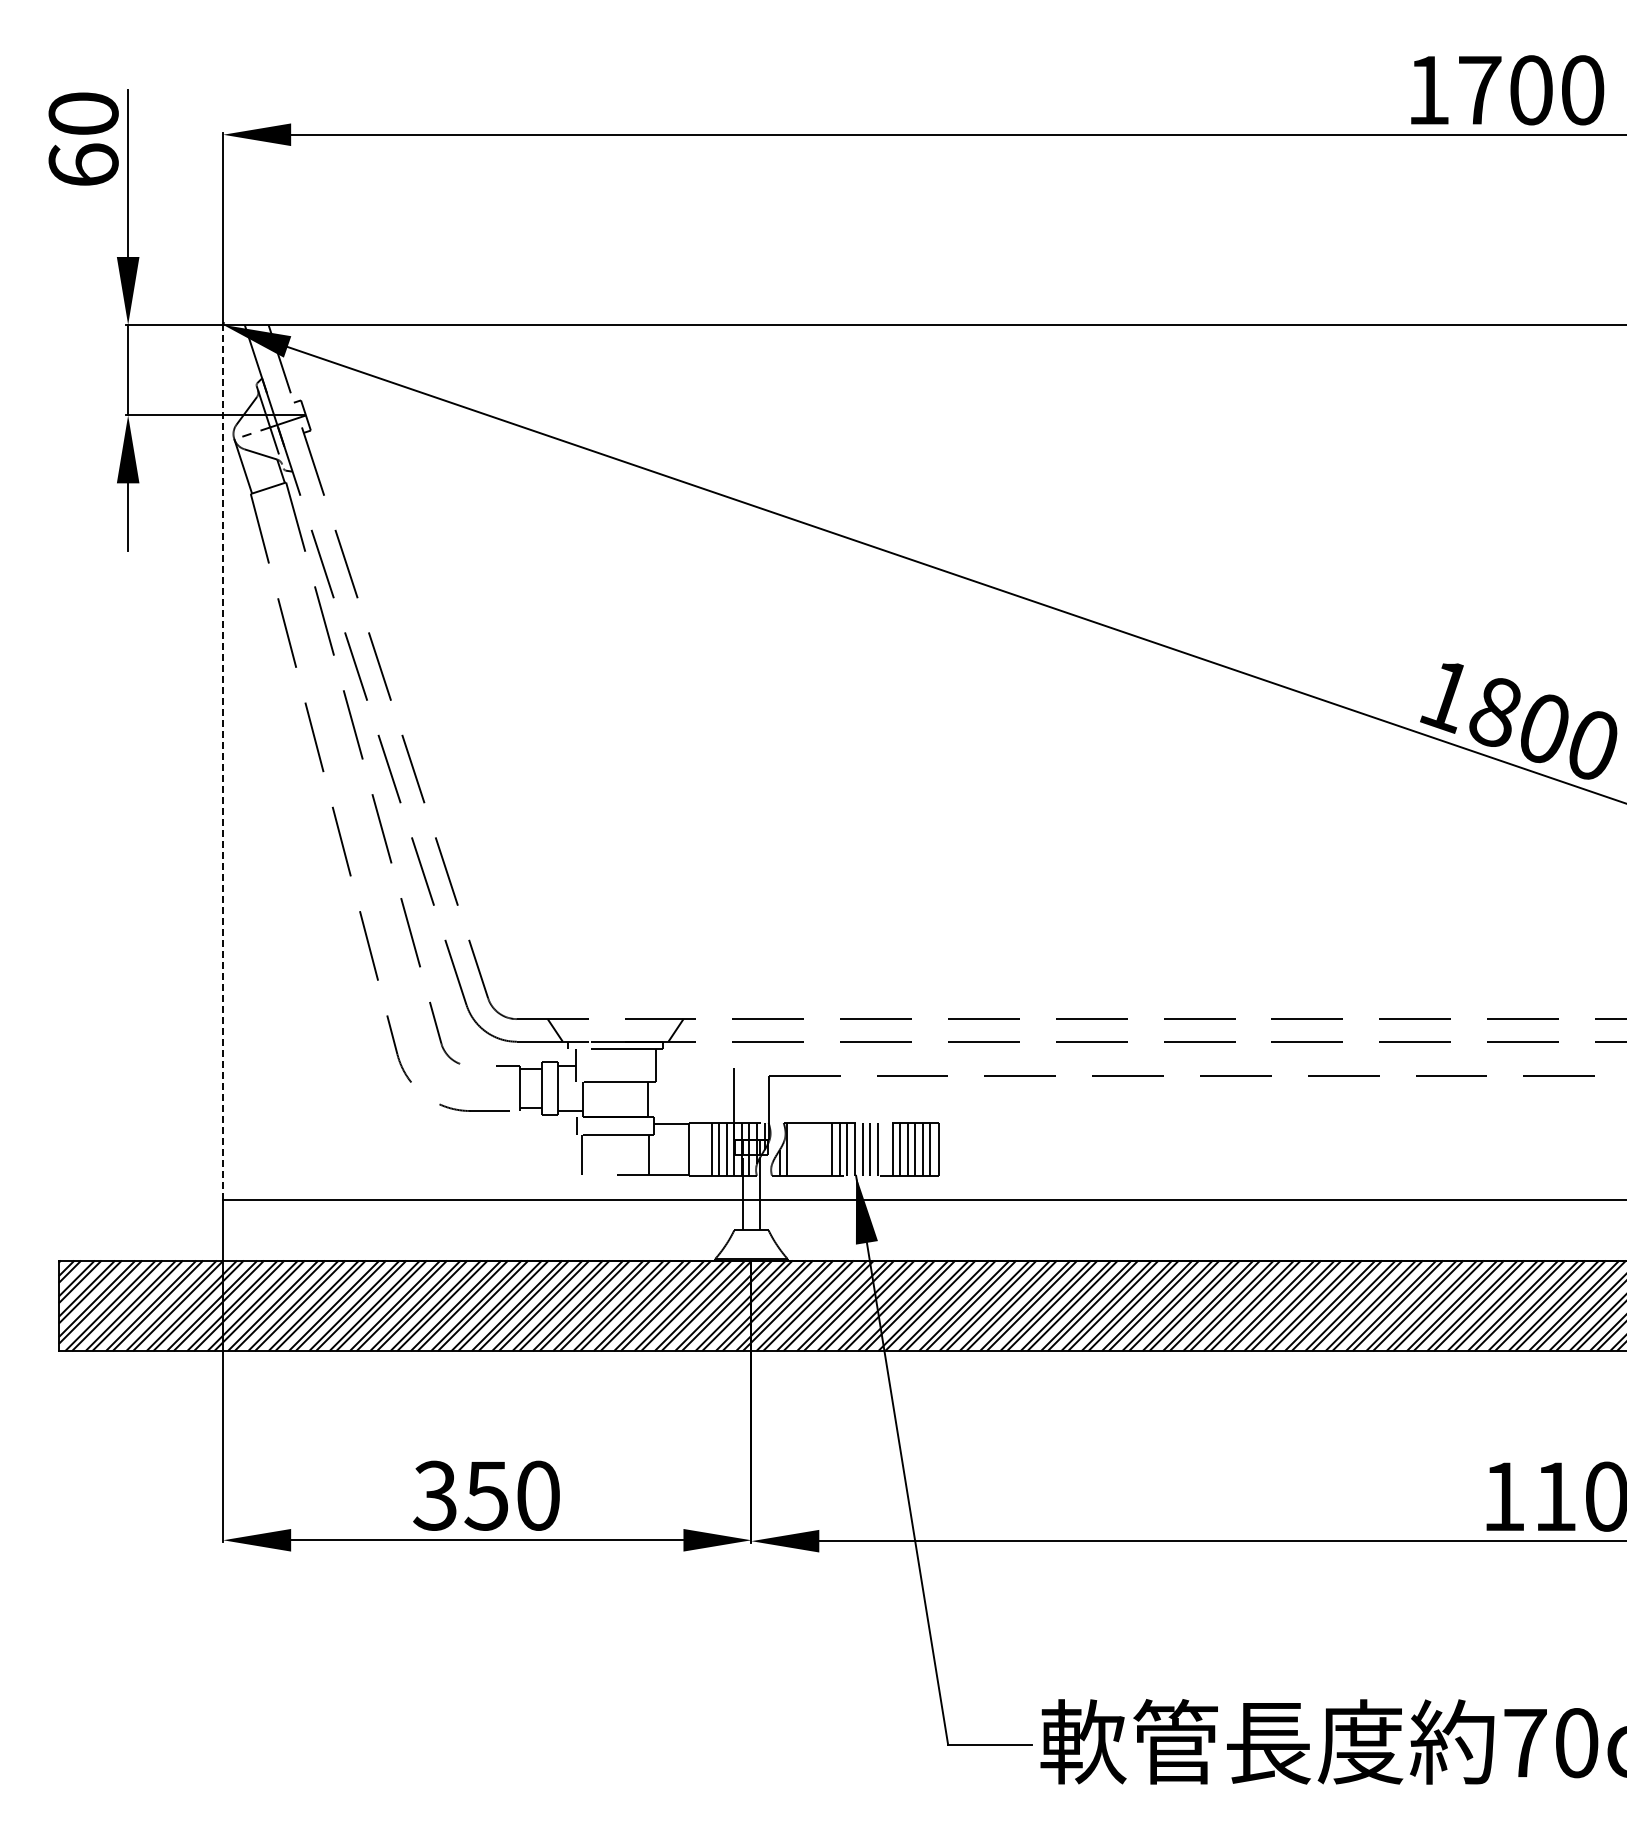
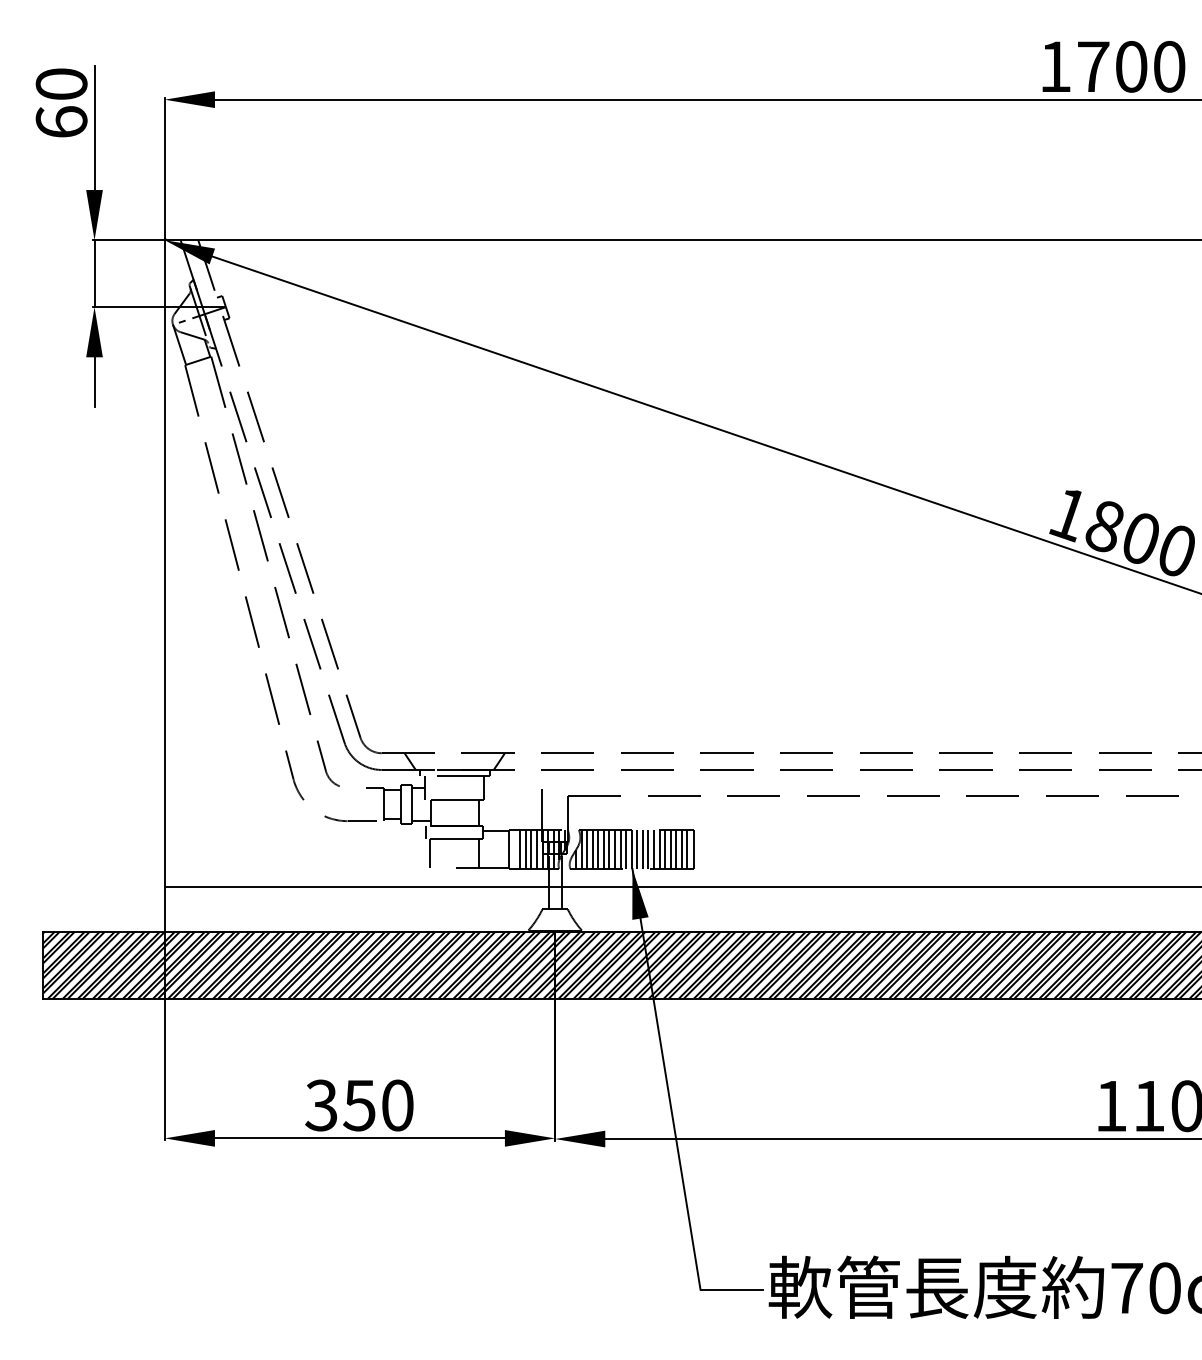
line: (223, 762) -> (164, 563), dashed -> solid
line: (704, 1149) -> (520, 849), added
line: (794, 1149) -> (586, 849), added
line: (802, 1149) -> (592, 849), added
line: (809, 1149) -> (598, 849), added
line: (817, 1149) -> (603, 849), added
line: (824, 1149) -> (609, 849), added
line: (885, 1149) -> (654, 849), added

